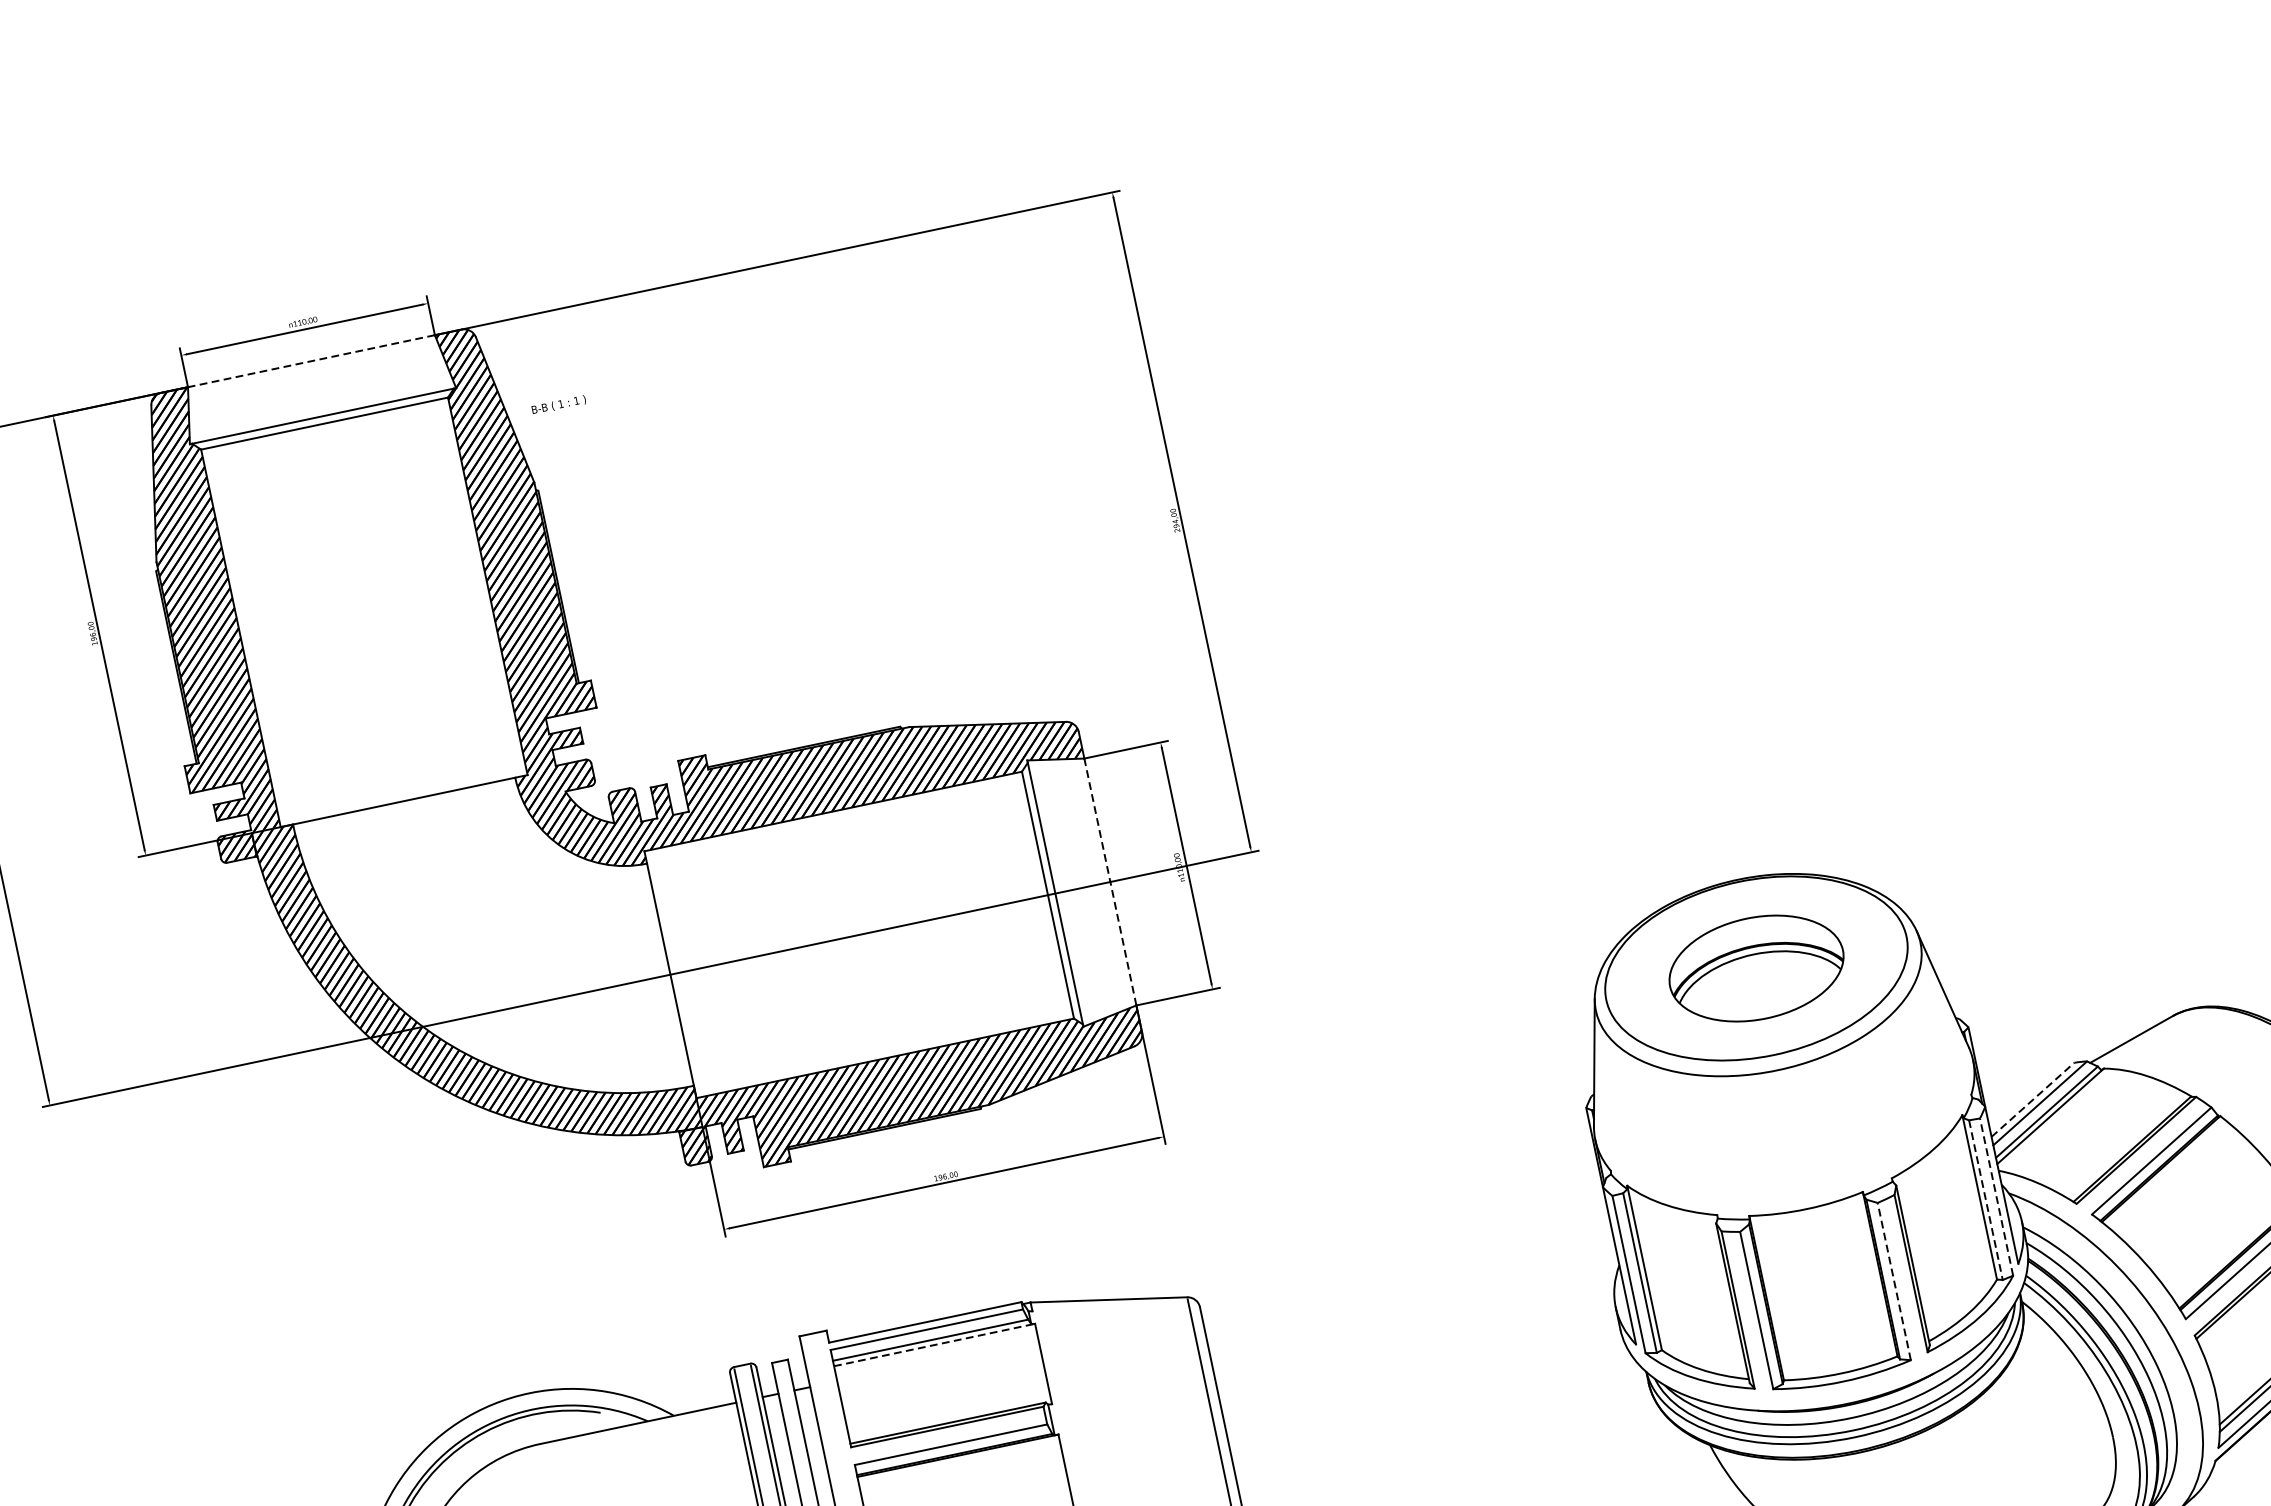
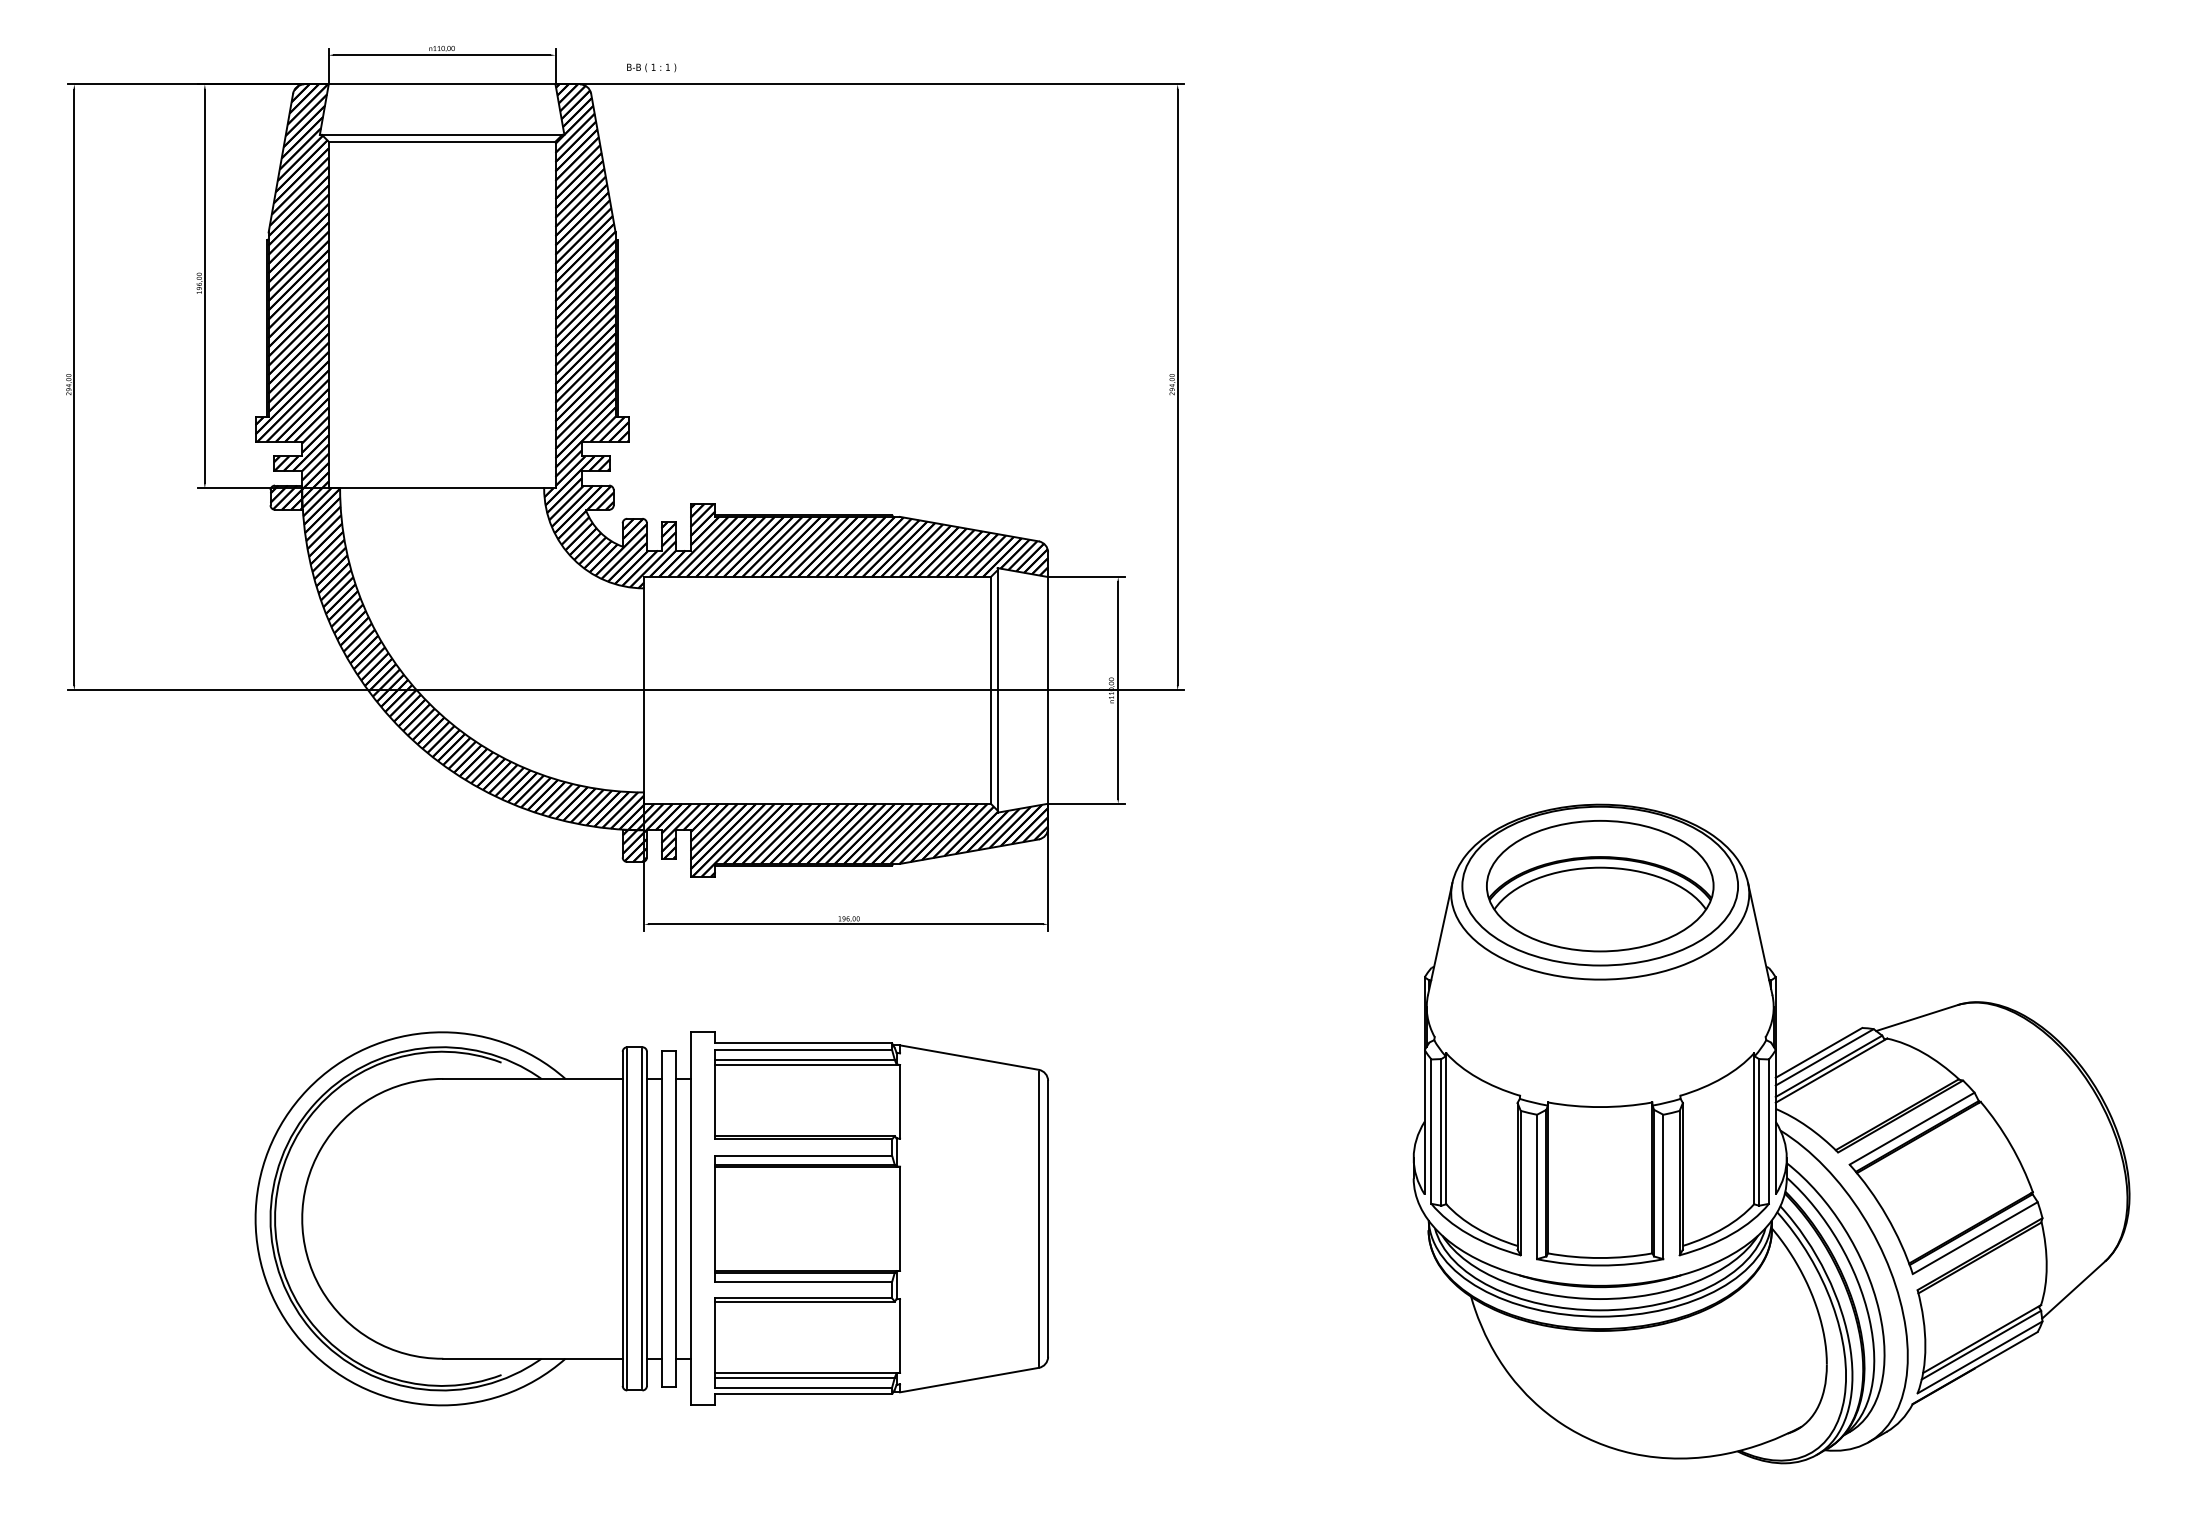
line: (310, 361) -> (441, 84), dashed -> solid
text: (558, 404) -> (651, 67), moved
line: (1110, 880) -> (1048, 689), dashed -> solid
part: (1756, 968) -> (1600, 886), size x1.43
line: (2032, 1099) -> (1818, 1052), dashed -> solid
line: (1997, 1196) -> (1769, 1131), dashed -> solid
line: (1986, 1200) -> (1759, 1132), dashed -> solid
line: (1894, 1281) -> (1663, 1186), dashed -> solid
line: (935, 1344) -> (808, 1064), dashed -> solid

